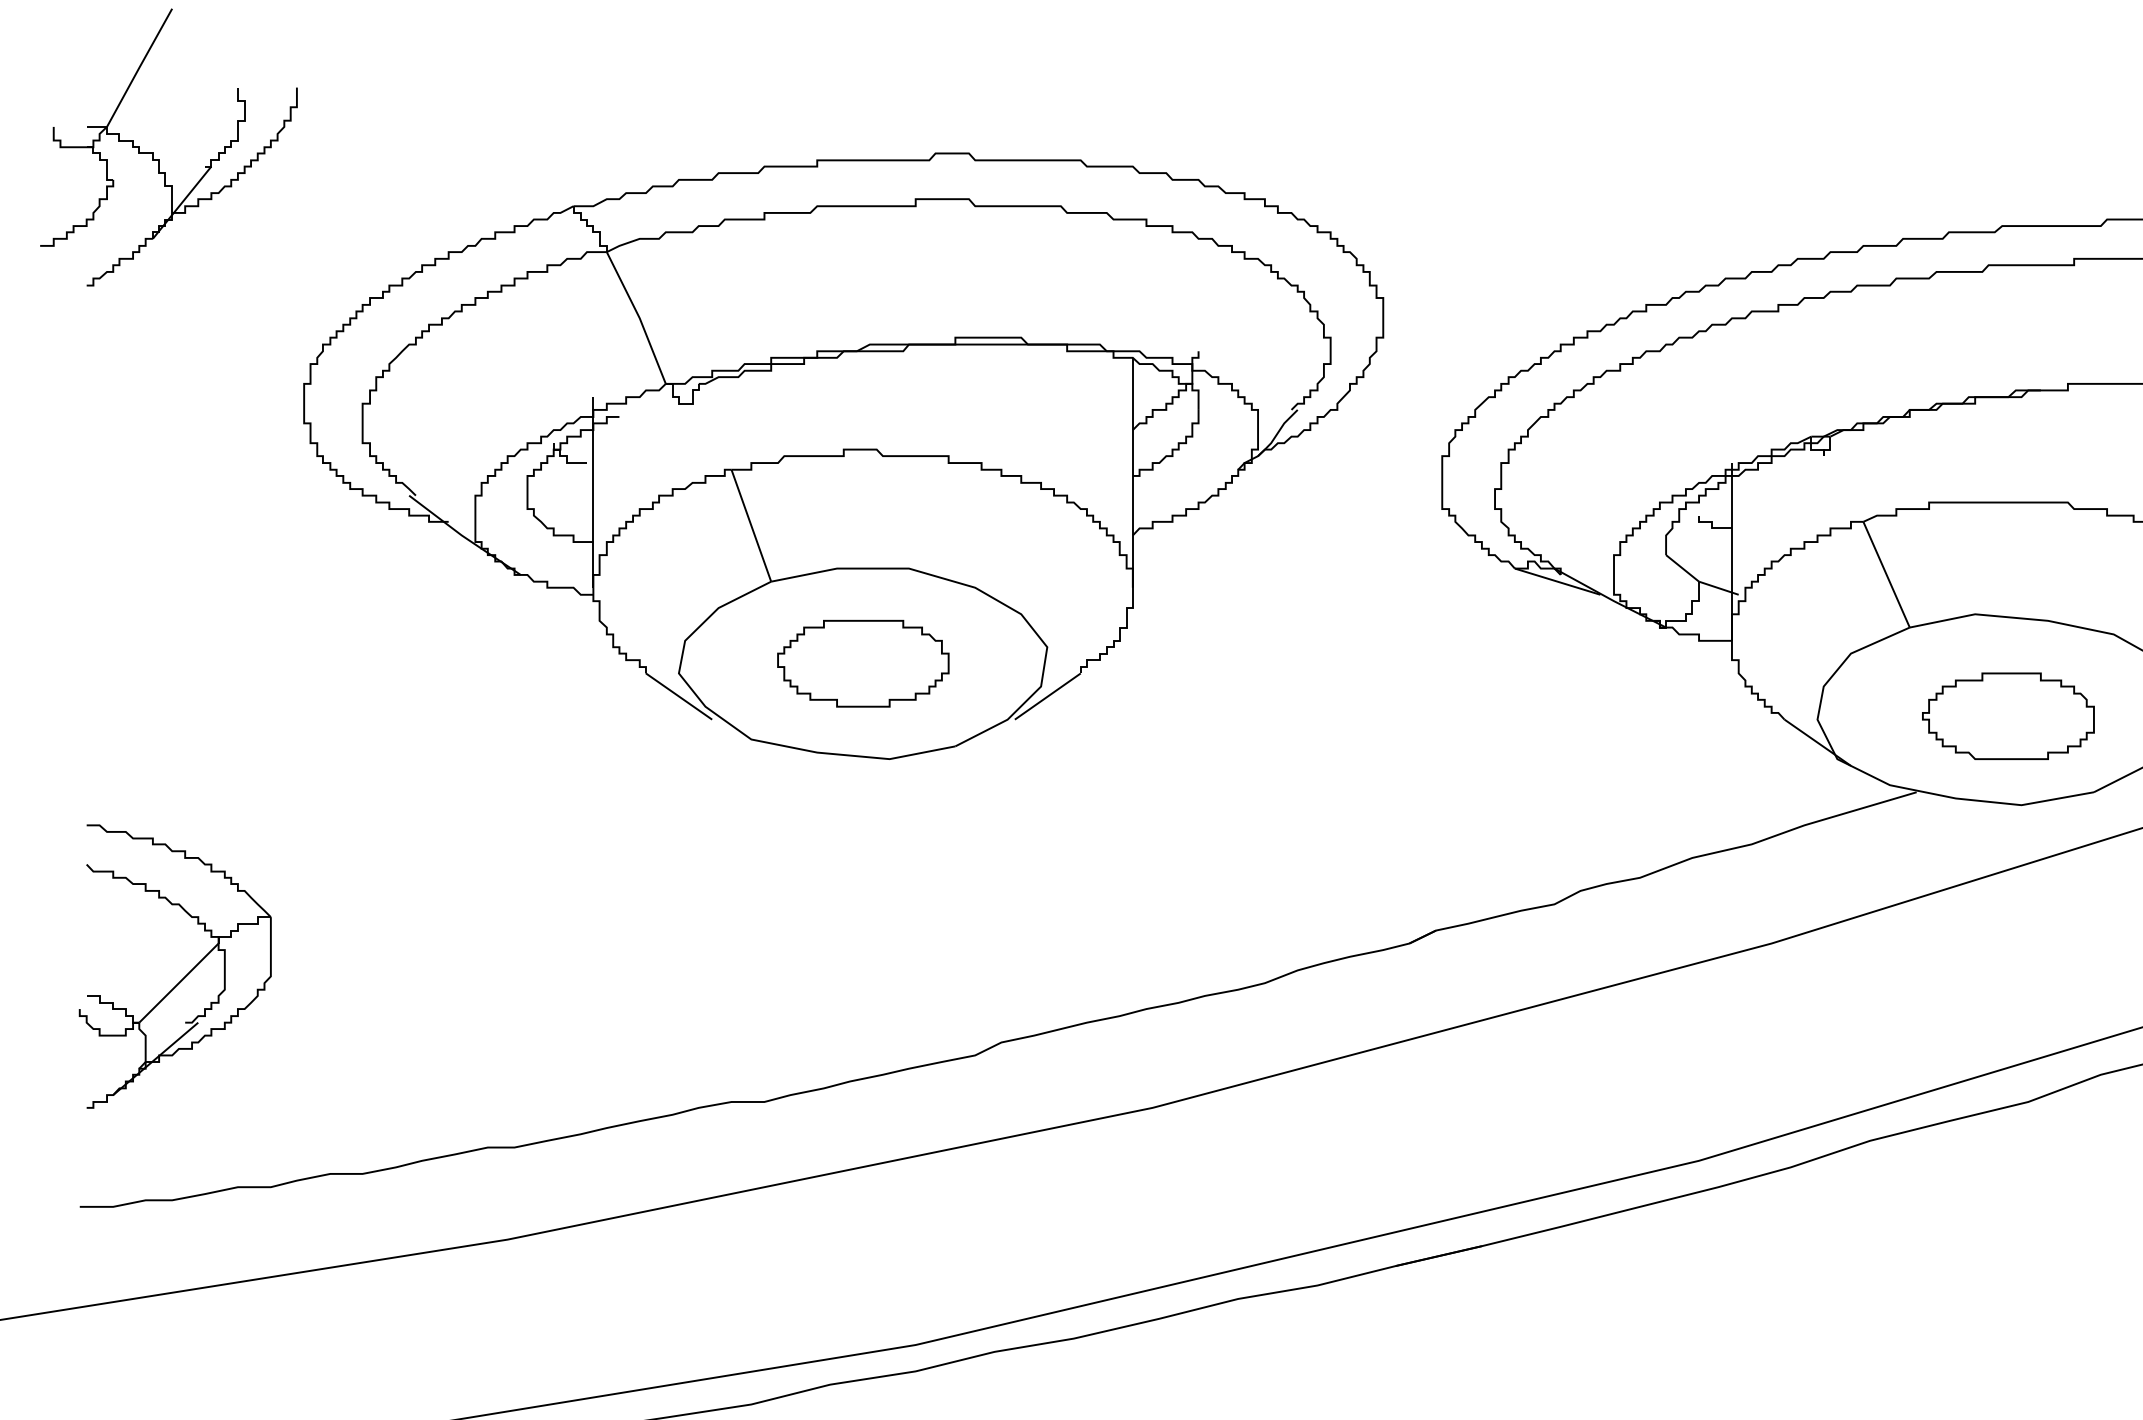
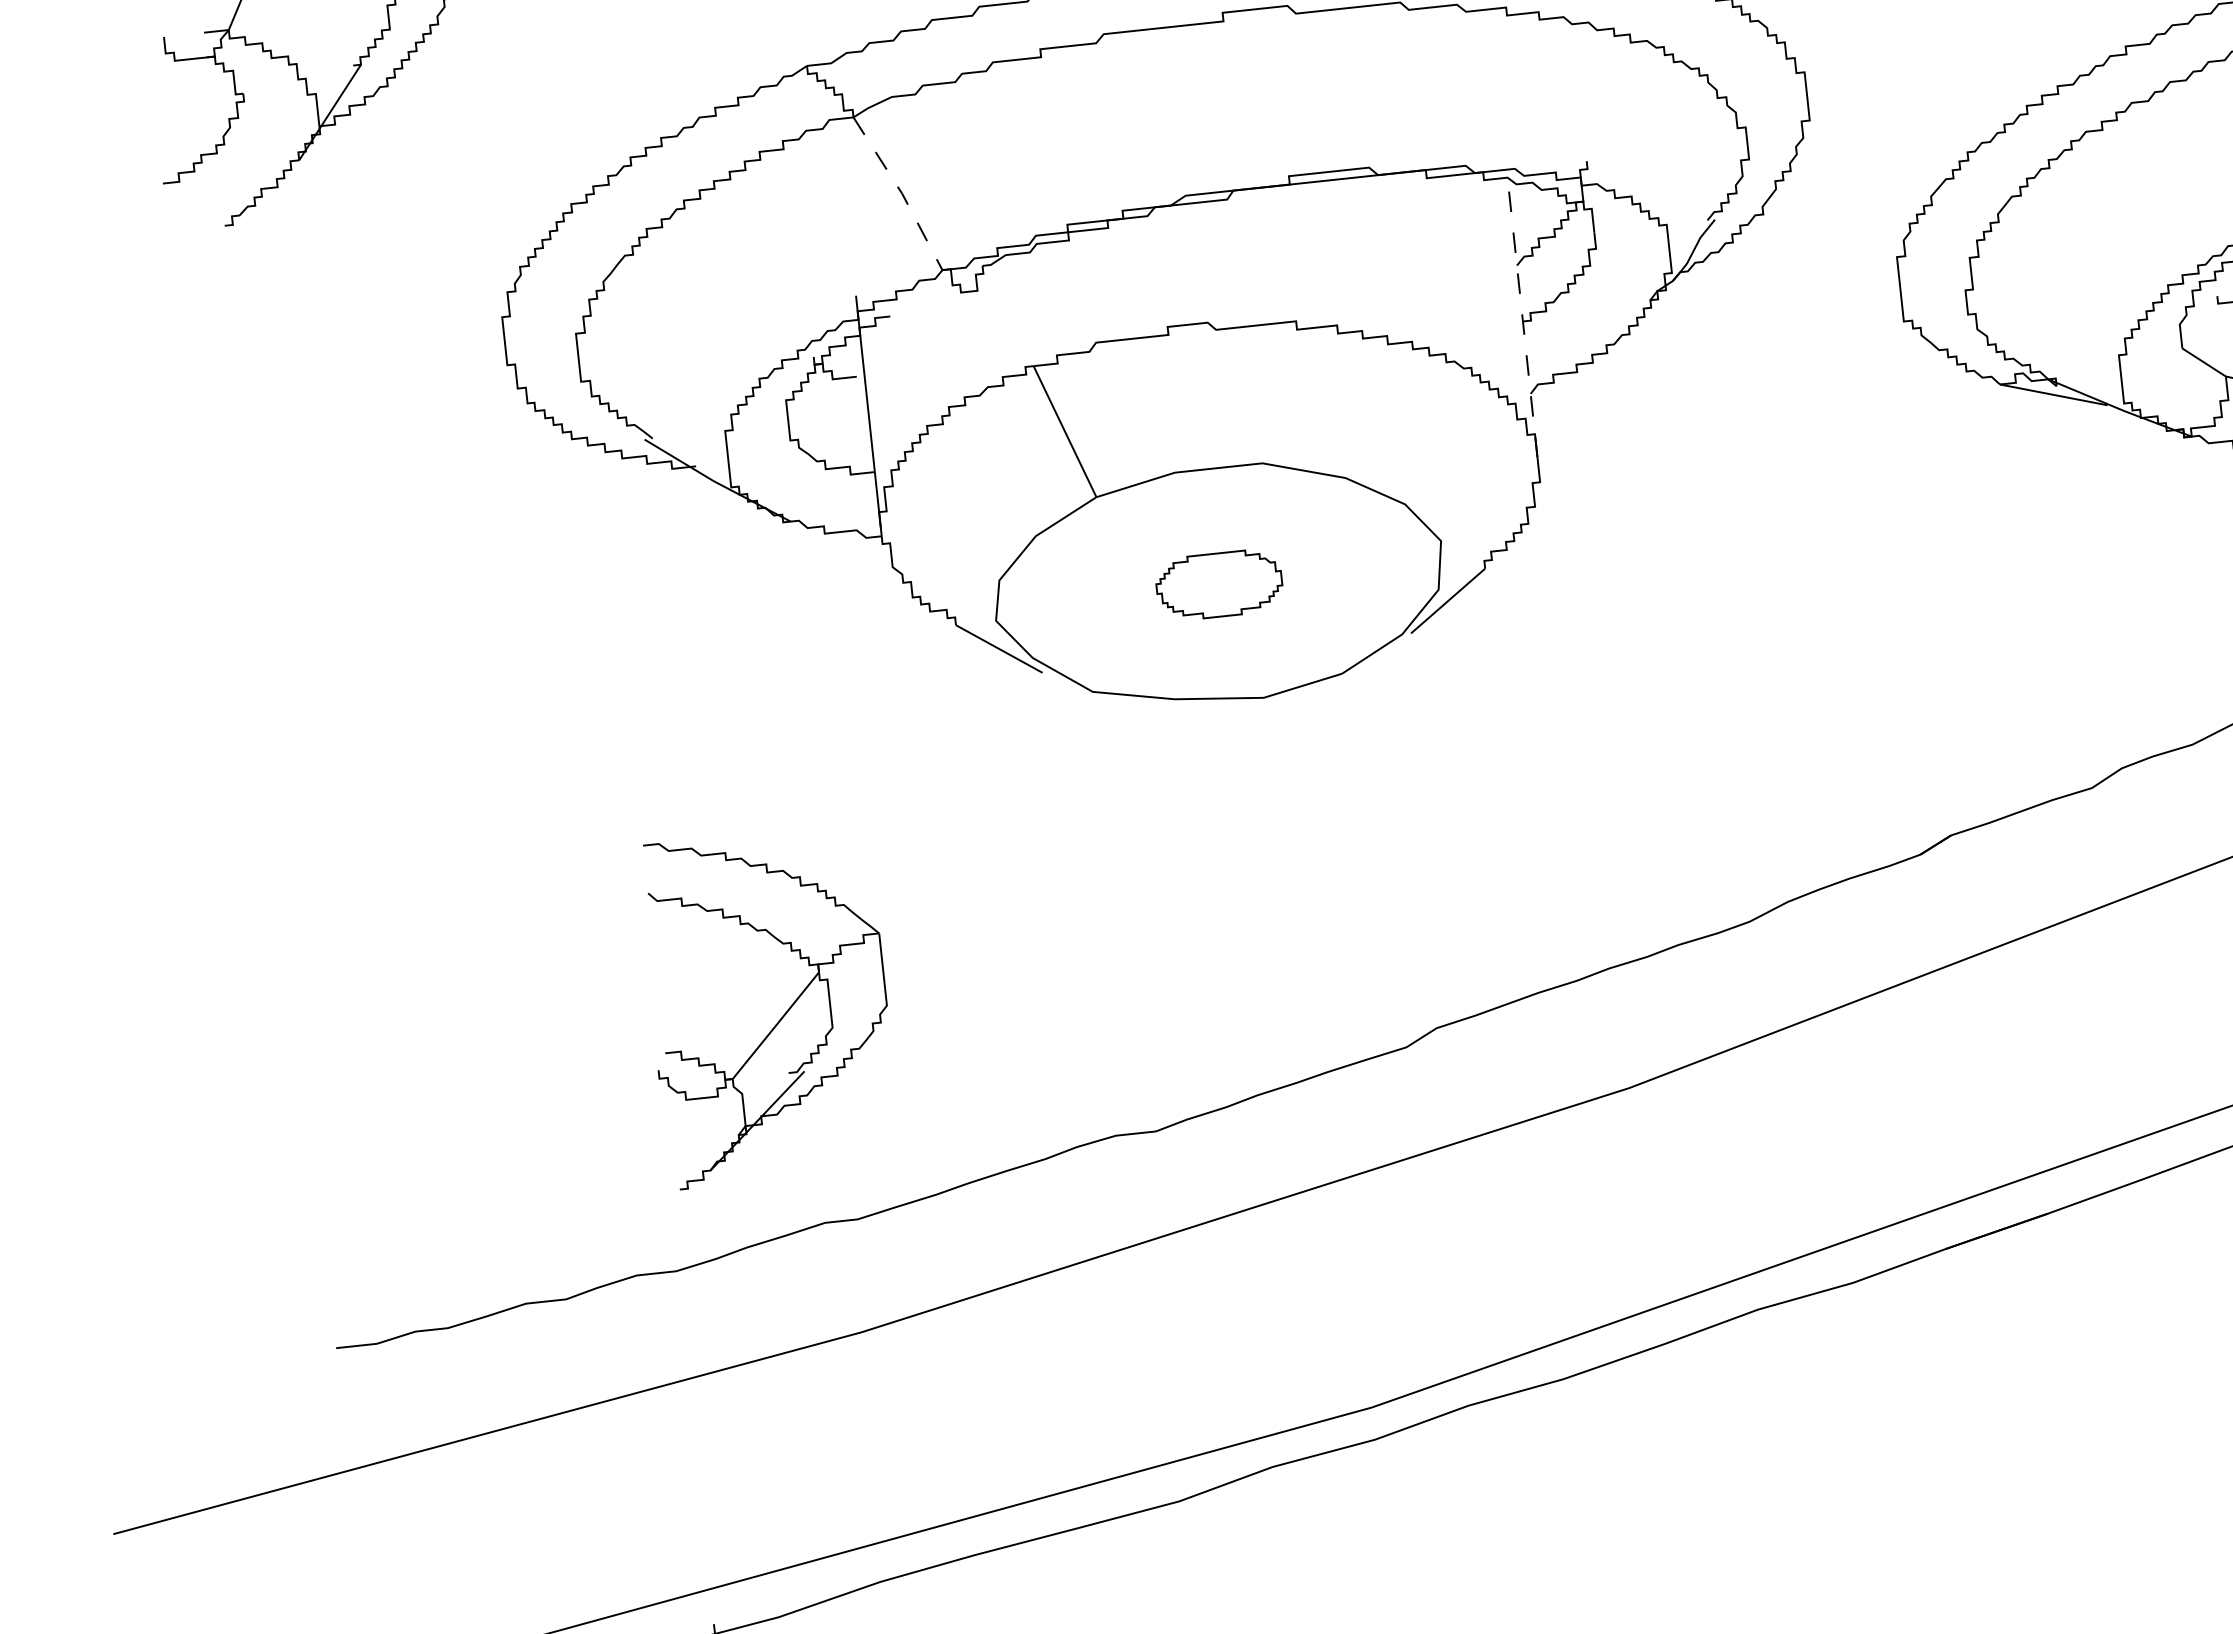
line: (639, 317) -> (901, 192), solid -> dashed
line: (1132, 472) -> (1522, 317), solid -> dashed
part: (863, 663) -> (1219, 584), size x0.6
part: (184, 976) -> (781, 1016), moved

